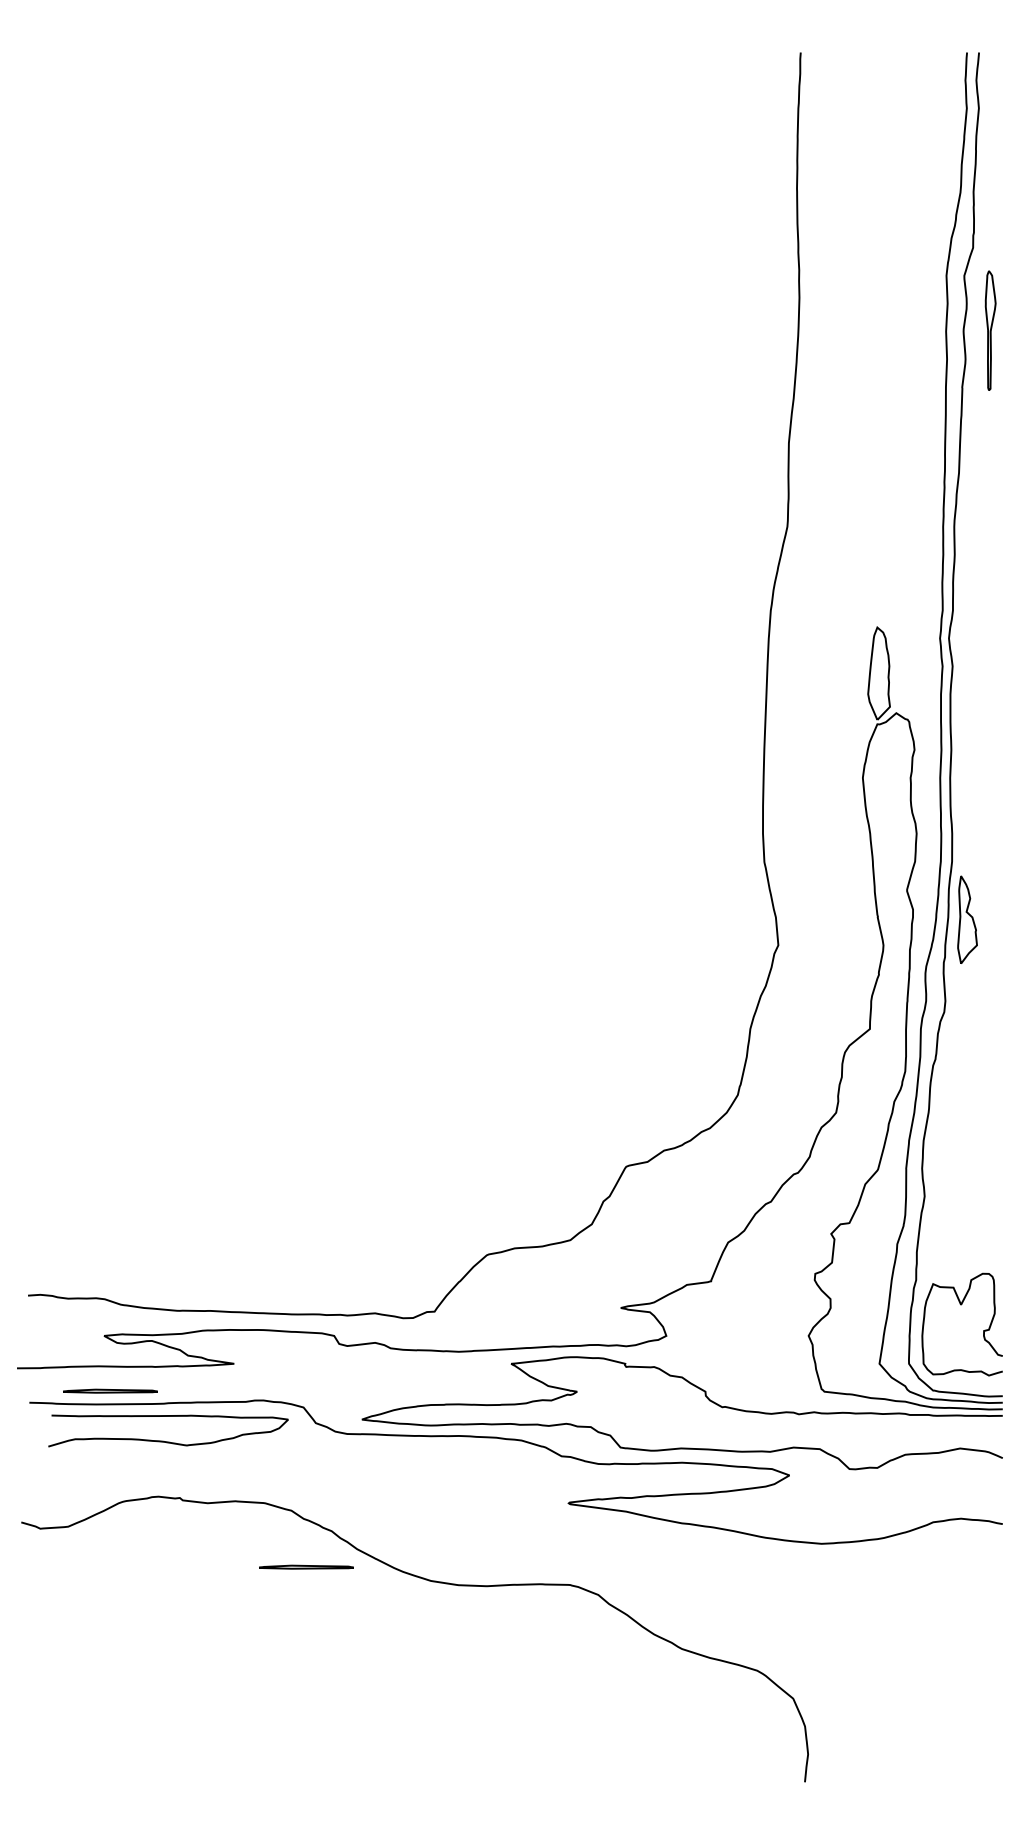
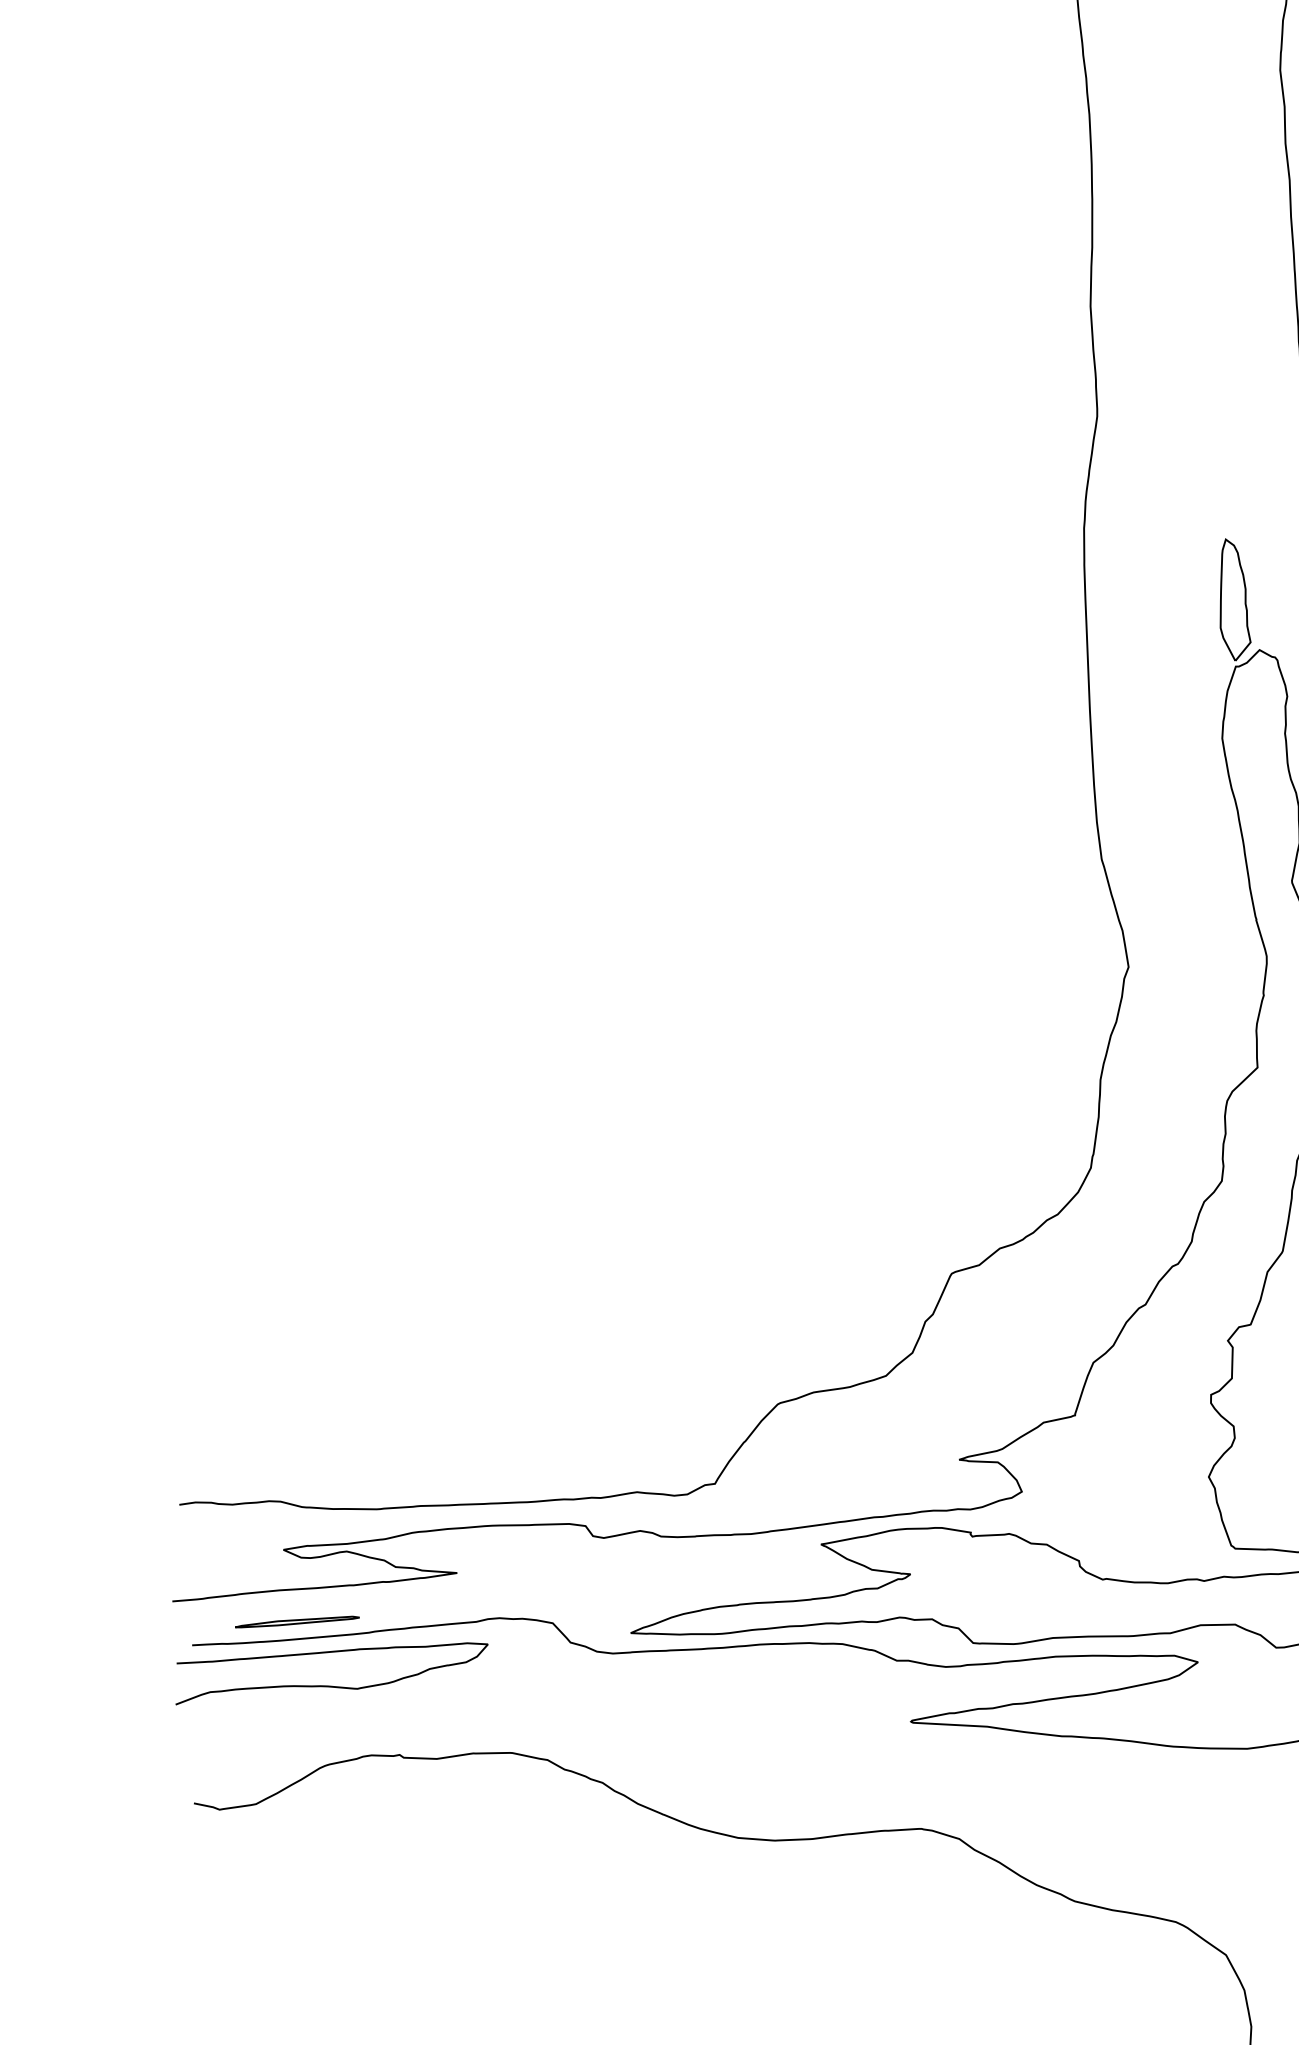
curve: (168, 1441) -> (332, 1685), moved
part: (306, 1566) -> (573, 1831), removed

